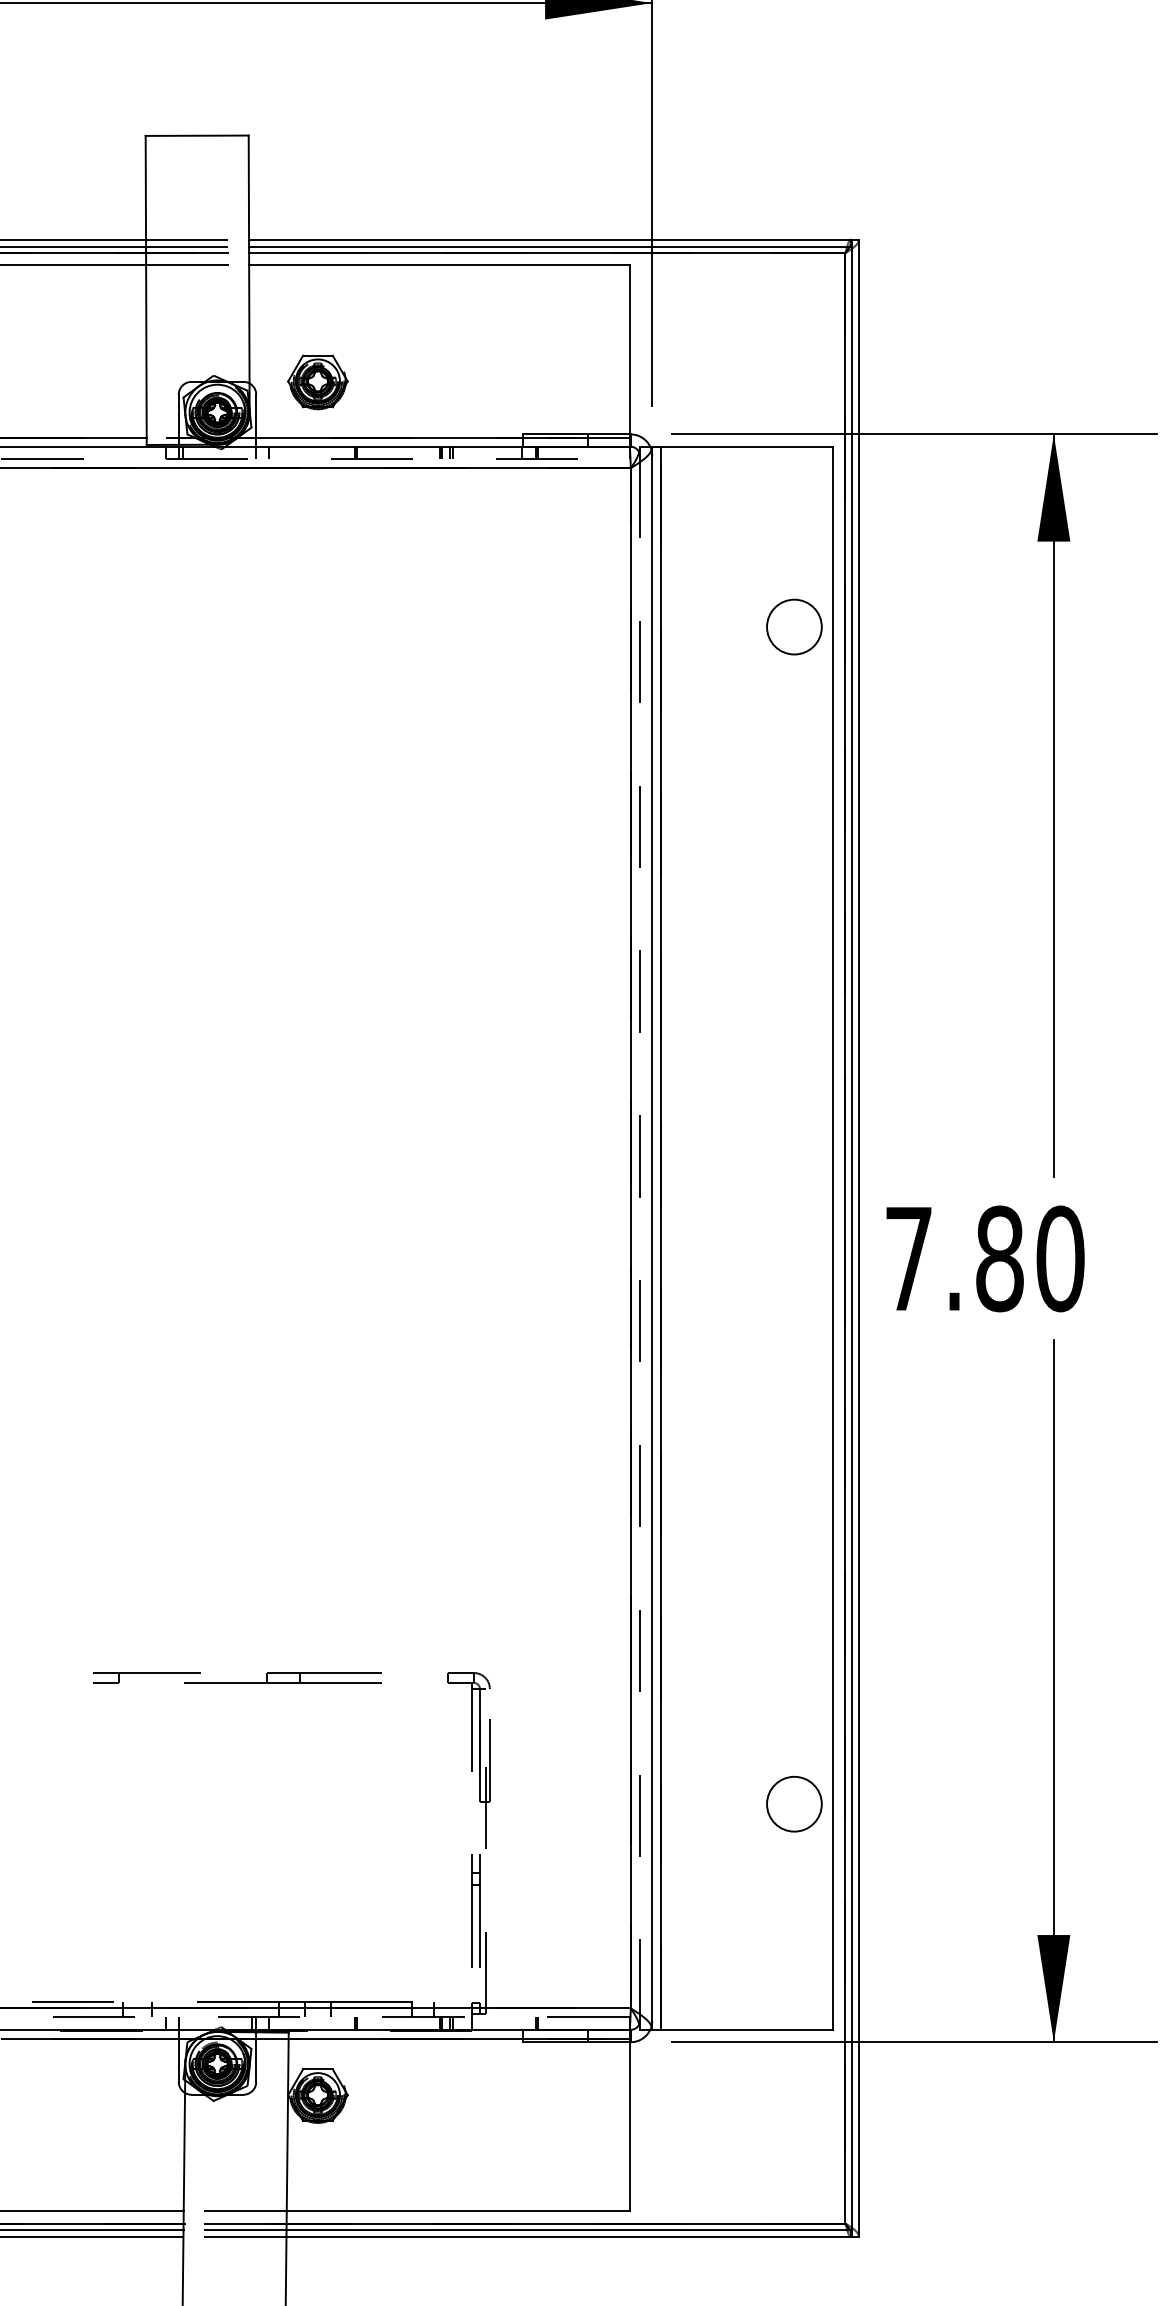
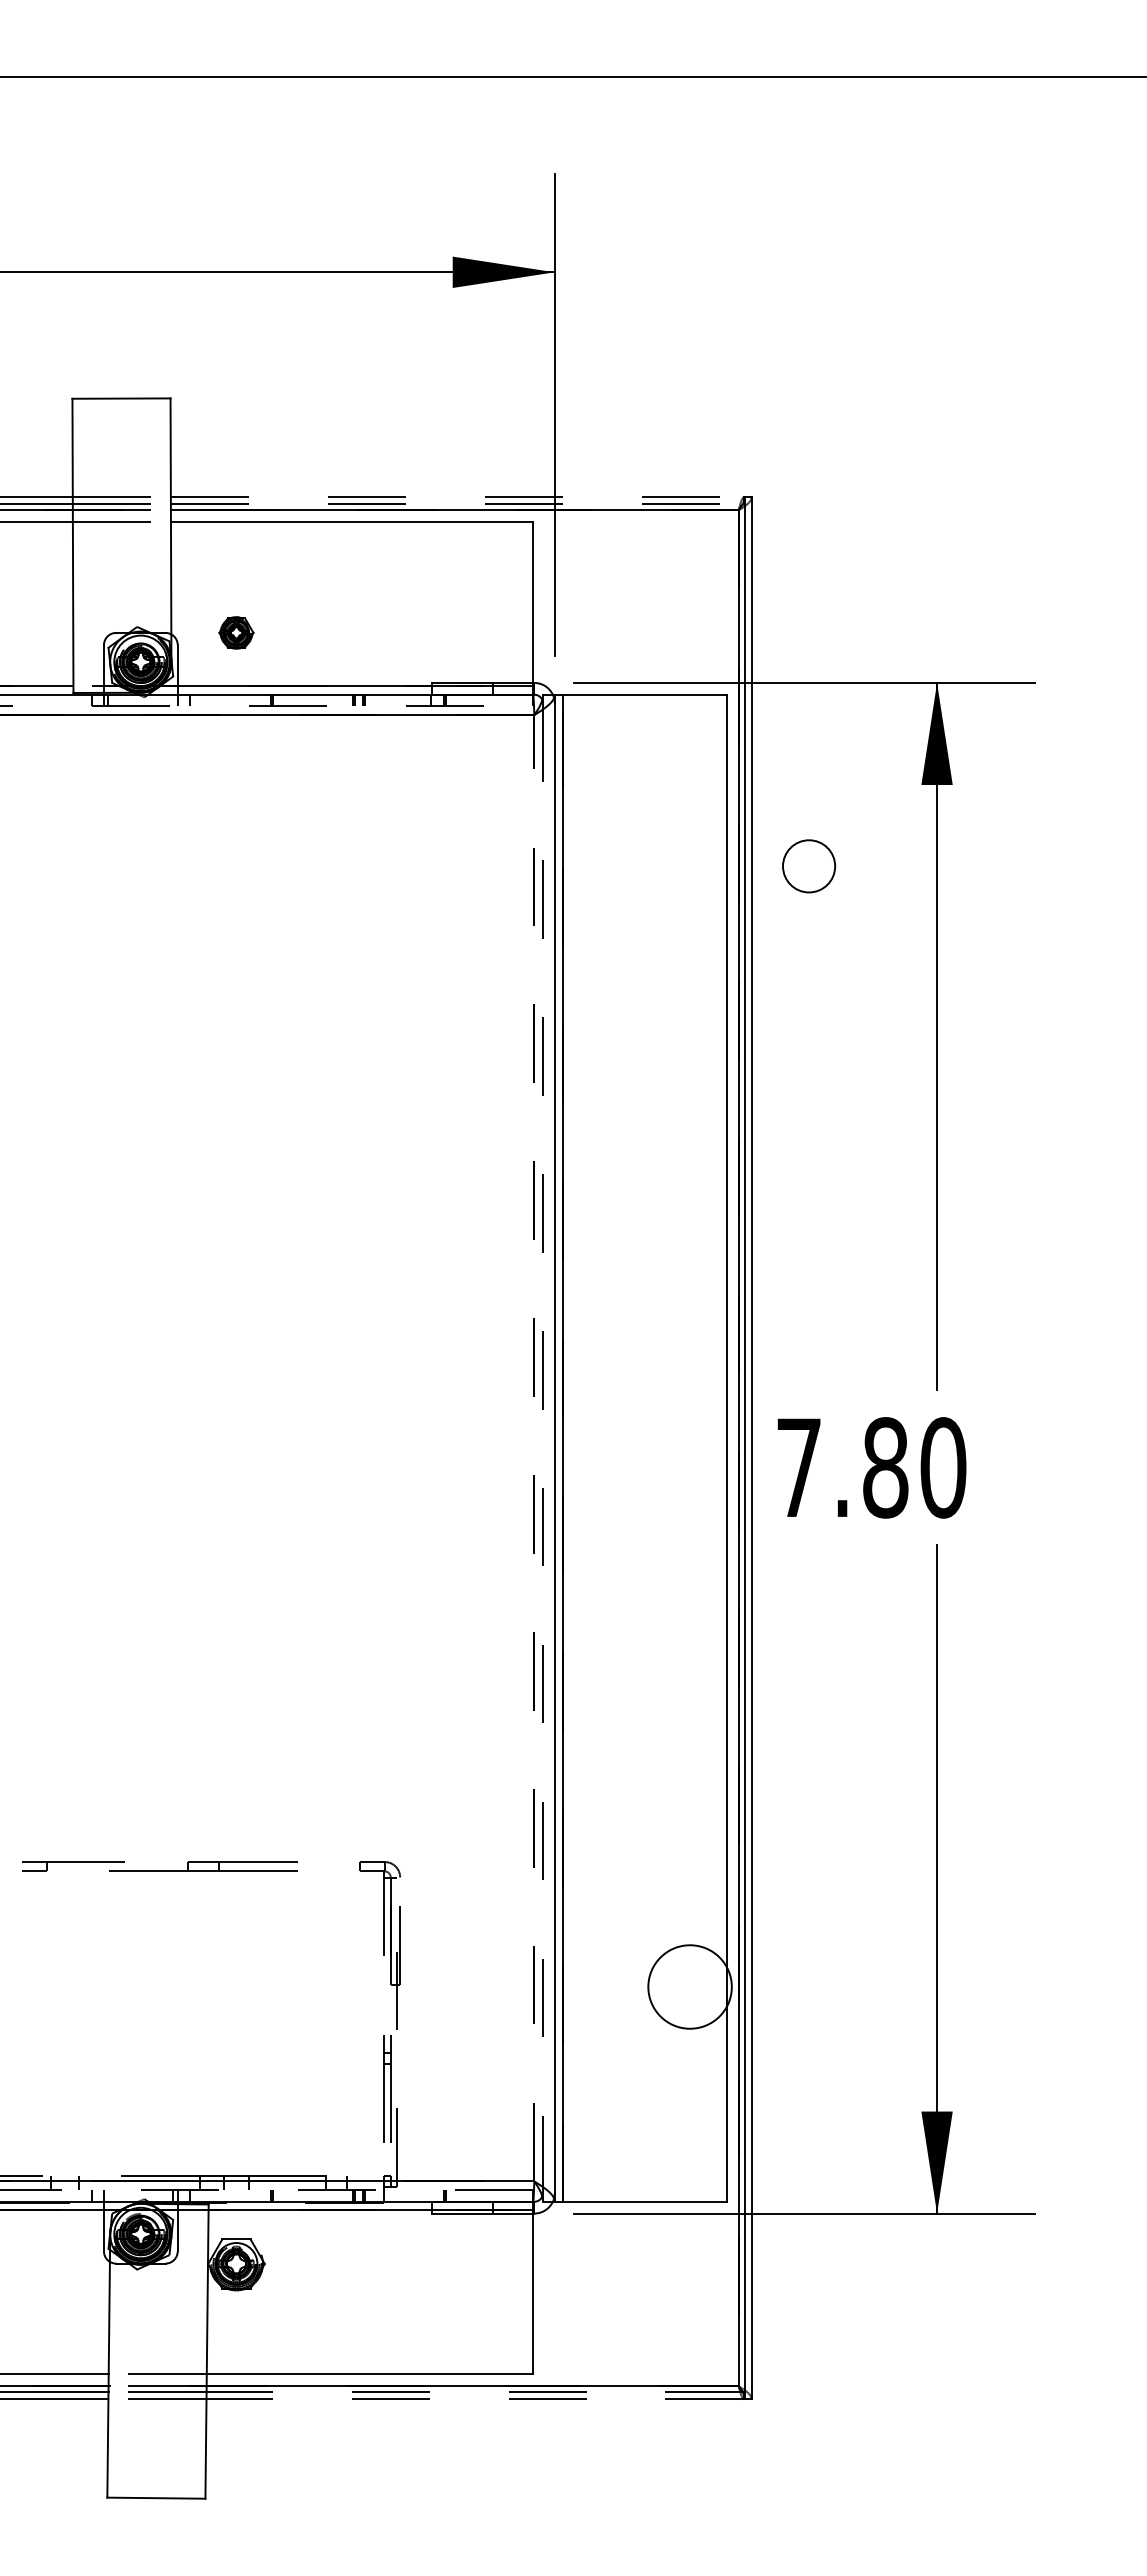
line: (550, 239) -> (457, 497), solid -> dashed
line: (550, 246) -> (457, 504), solid -> dashed
part: (317, 382) -> (236, 633), size x0.6
circle: (794, 627) -> (809, 866), moved
line: (630, 1237) -> (534, 1447), solid -> dashed
circle: (794, 1803) -> (690, 1986), size x1.6
line: (569, 2230) -> (475, 2392), solid -> dashed
line: (569, 2237) -> (475, 2399), solid -> dashed

